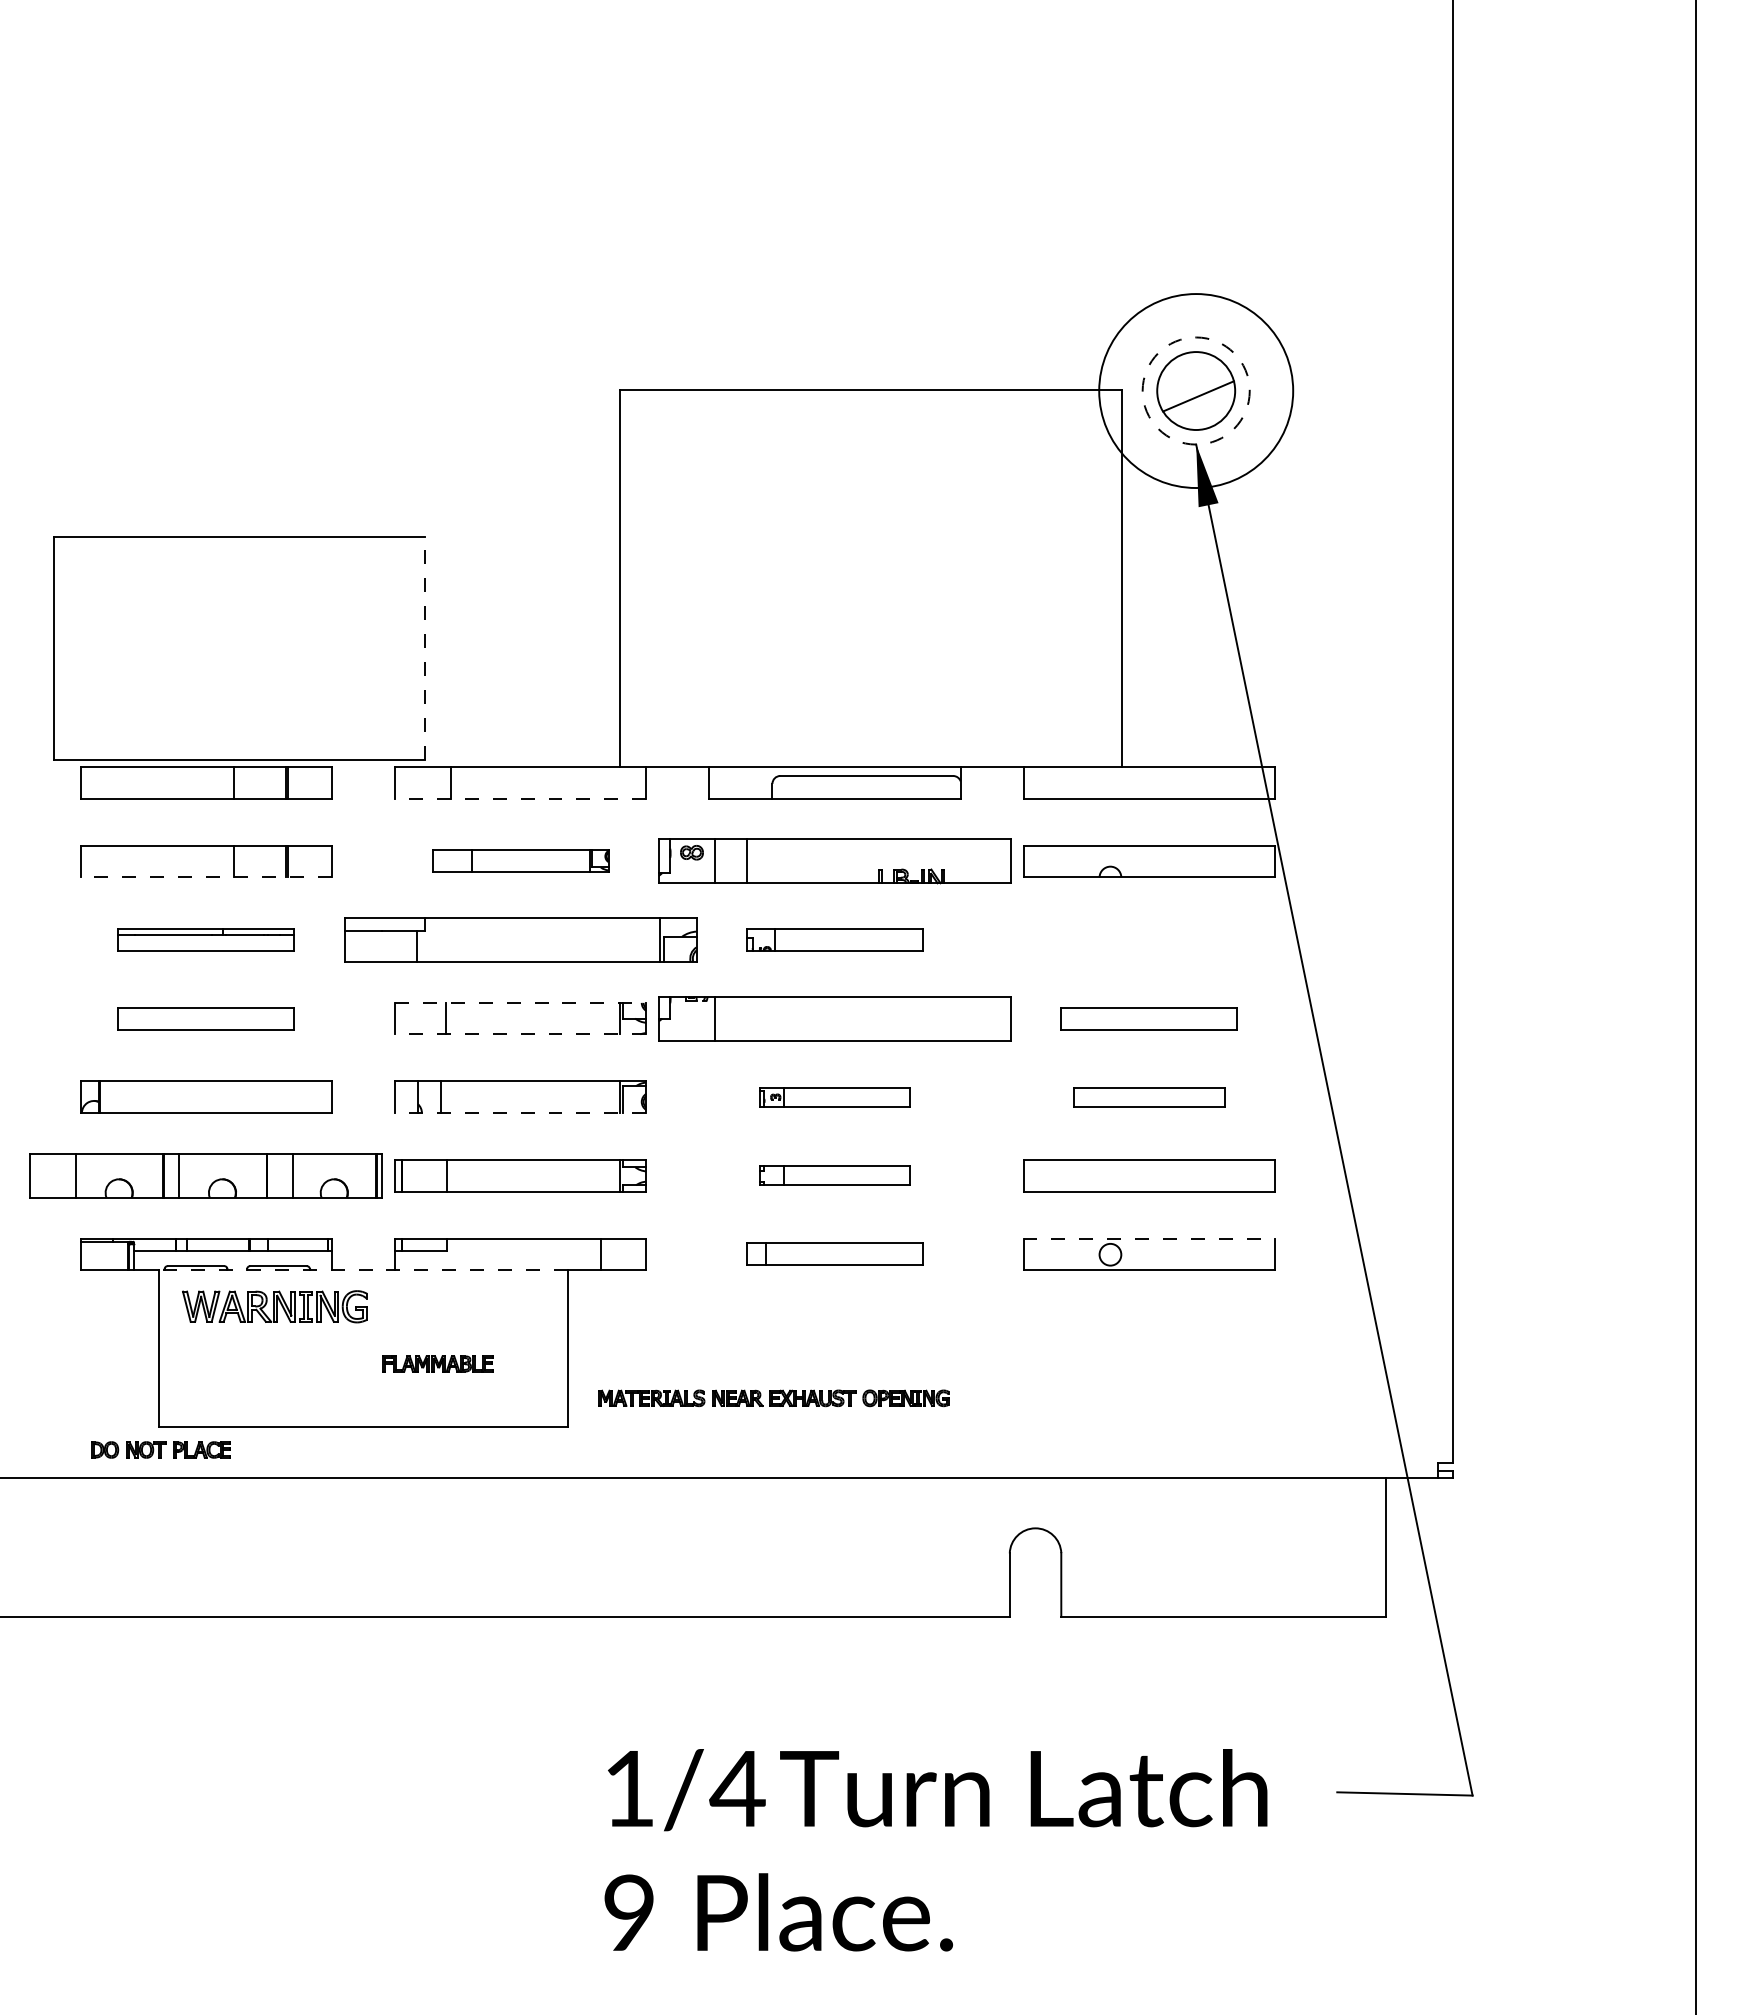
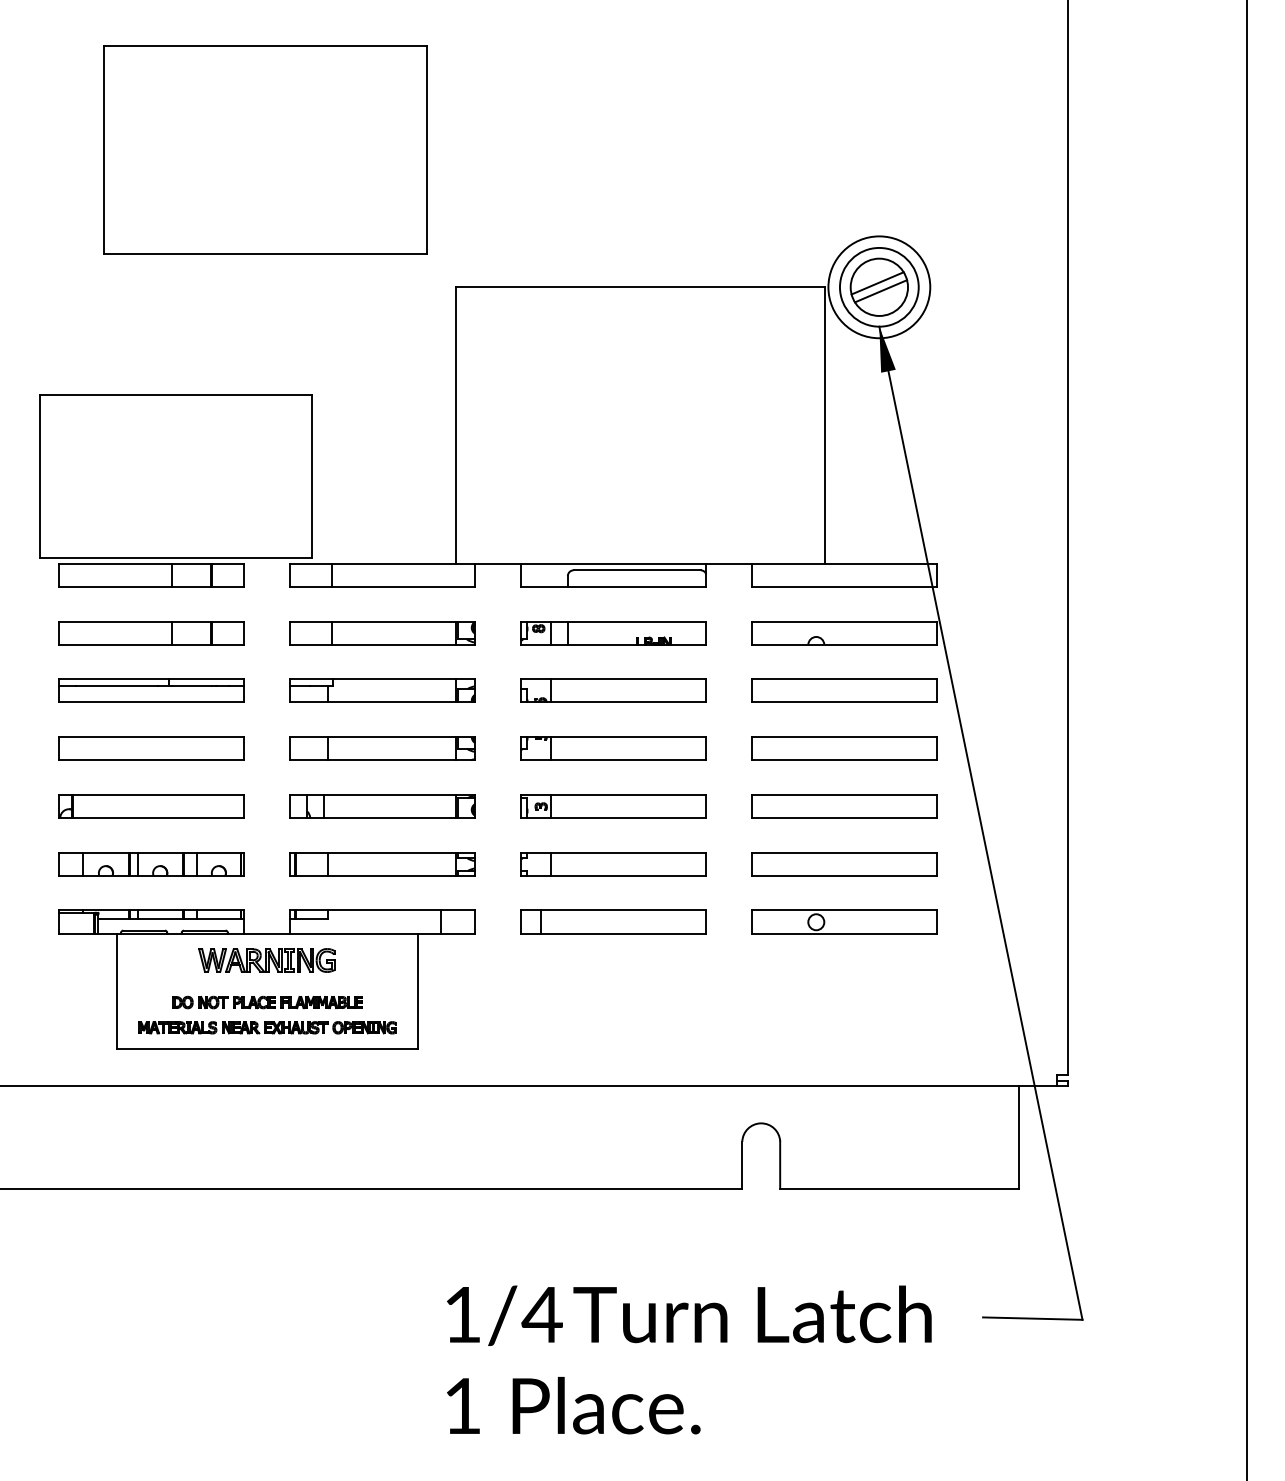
part: (360, 203) -> (265, 149), added
line: (1193, 385) -> (877, 283), added
circle: (1195, 390) -> (878, 286), dashed -> solid
circle: (1195, 390) -> (878, 286), size x0.71
line: (424, 647) -> (312, 475), dashed -> solid
line: (520, 798) -> (382, 586), dashed -> solid
part: (520, 861) -> (382, 633), size x1.43
part: (834, 861) -> (613, 633), size x0.71
line: (206, 877) -> (151, 644), dashed -> solid
part: (206, 939) -> (151, 690), size x1.43
part: (520, 939) -> (382, 690), size x0.71
part: (834, 939) -> (613, 690), size x1.43
part: (1149, 939) -> (845, 690), added
line: (520, 1002) -> (382, 736), dashed -> solid
part: (206, 1018) -> (151, 748), size x1.43
part: (834, 1018) -> (613, 748), size x0.71
part: (1149, 1018) -> (845, 748), size x1.43
line: (520, 1034) -> (382, 760), dashed -> solid
part: (834, 1096) -> (613, 805), size x1.67
part: (1149, 1096) -> (845, 805), size x1.67
line: (520, 1112) -> (382, 817), dashed -> solid
part: (206, 1175) -> (151, 863), size x0.71
part: (834, 1175) -> (613, 863), size x1.67
line: (1149, 1238) -> (845, 910), dashed -> solid
part: (834, 1254) -> (613, 922), size x1.43
line: (363, 1270) -> (267, 933), dashed -> solid
part: (274, 1306) -> (266, 960), moved
part: (773, 1398) -> (267, 1027), moved
part: (160, 1449) -> (223, 1002), moved
text: (628, 1912) -> (462, 1405), 9 -> 1

